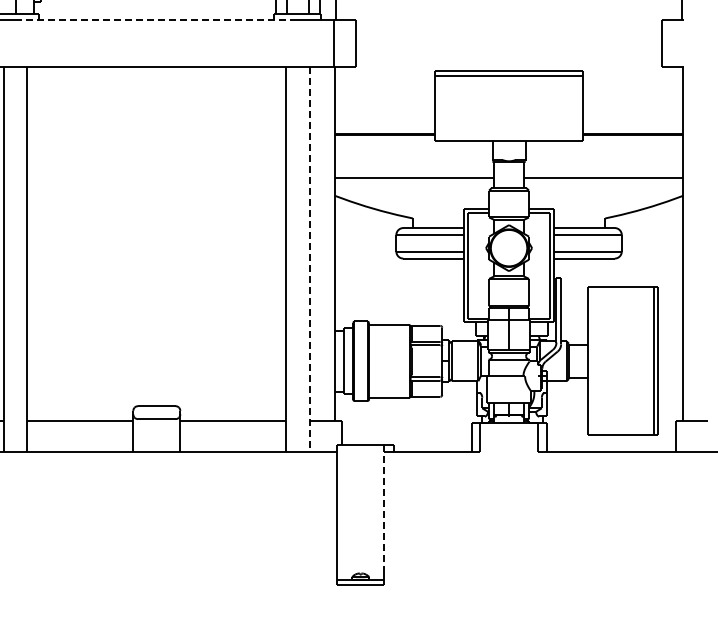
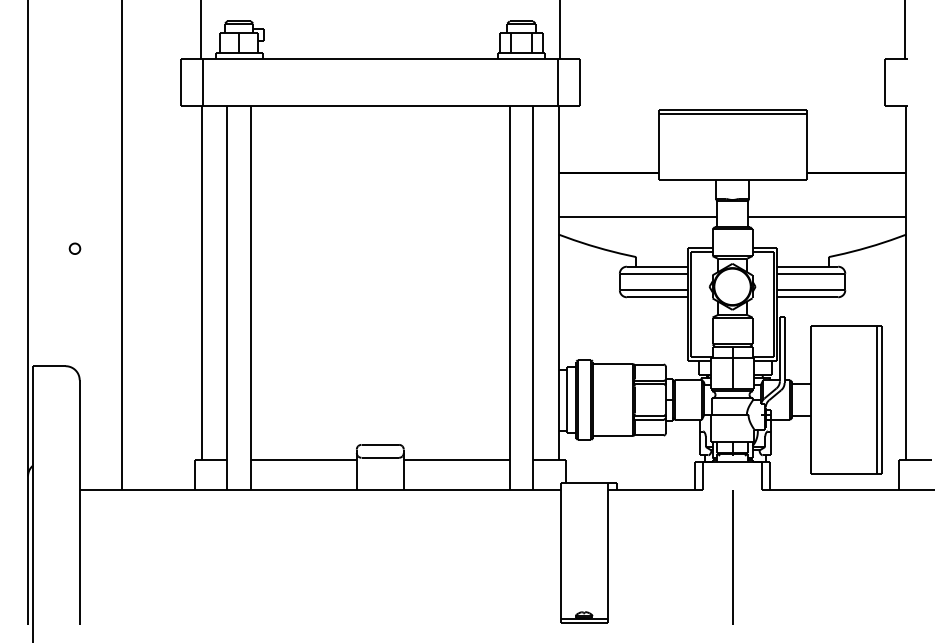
line: (157, 19) -> (380, 58), dashed -> solid
line: (310, 259) -> (533, 298), dashed -> solid
line: (384, 508) -> (607, 547), dashed -> solid
line: (509, 518) -> (732, 557), added

